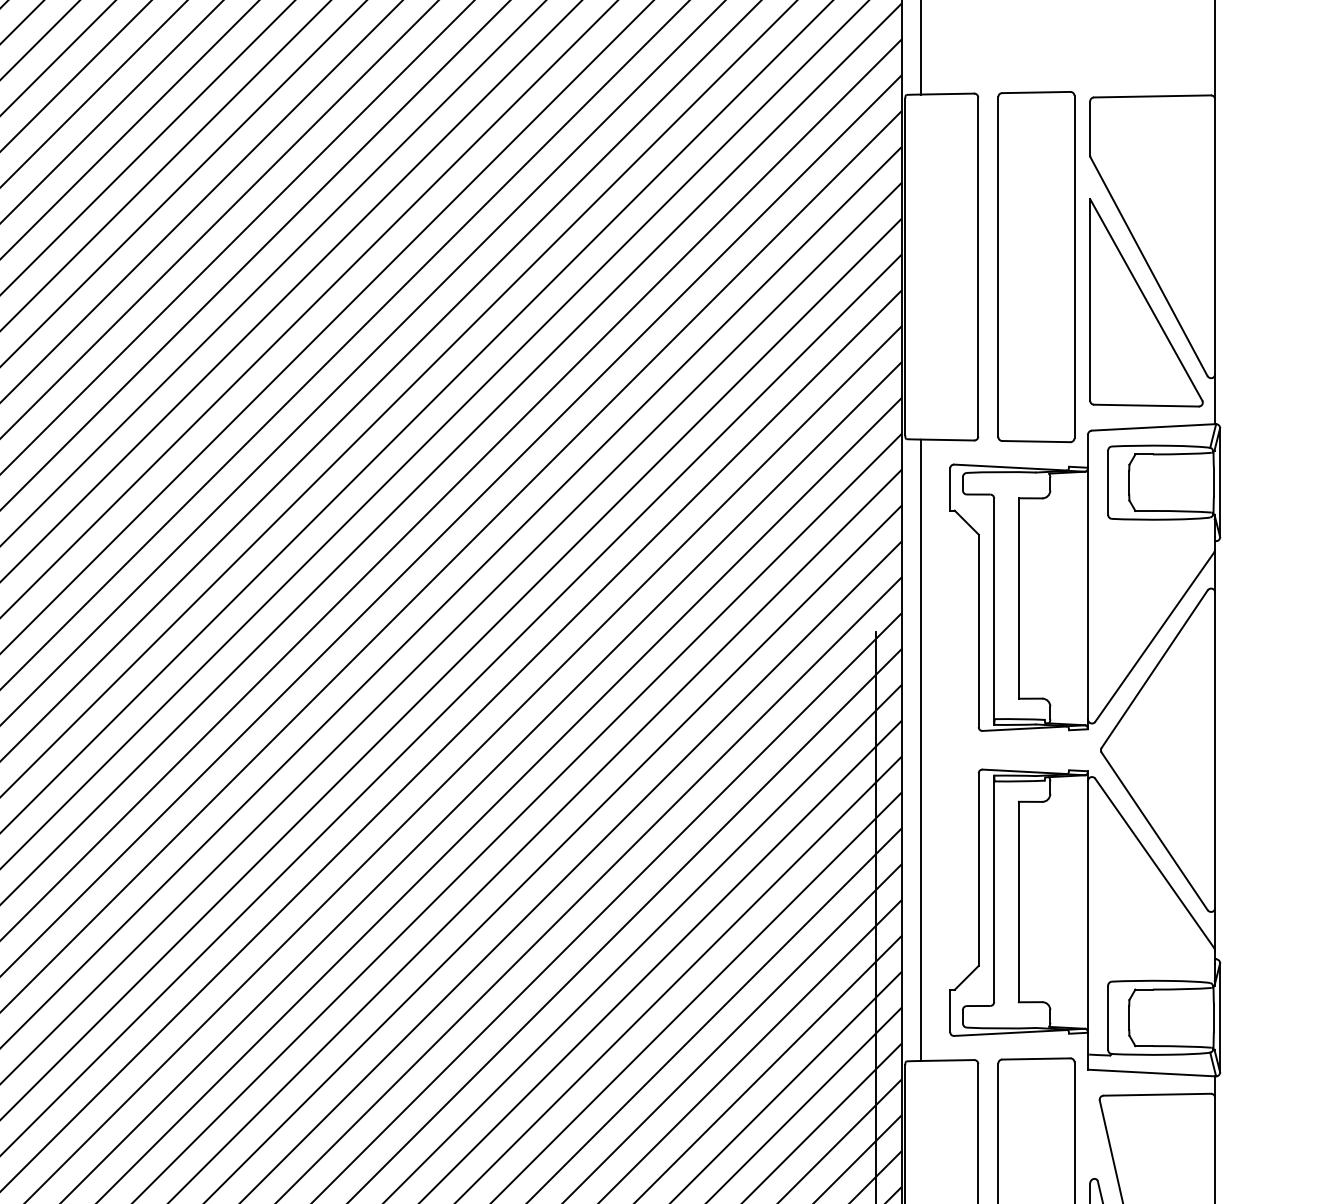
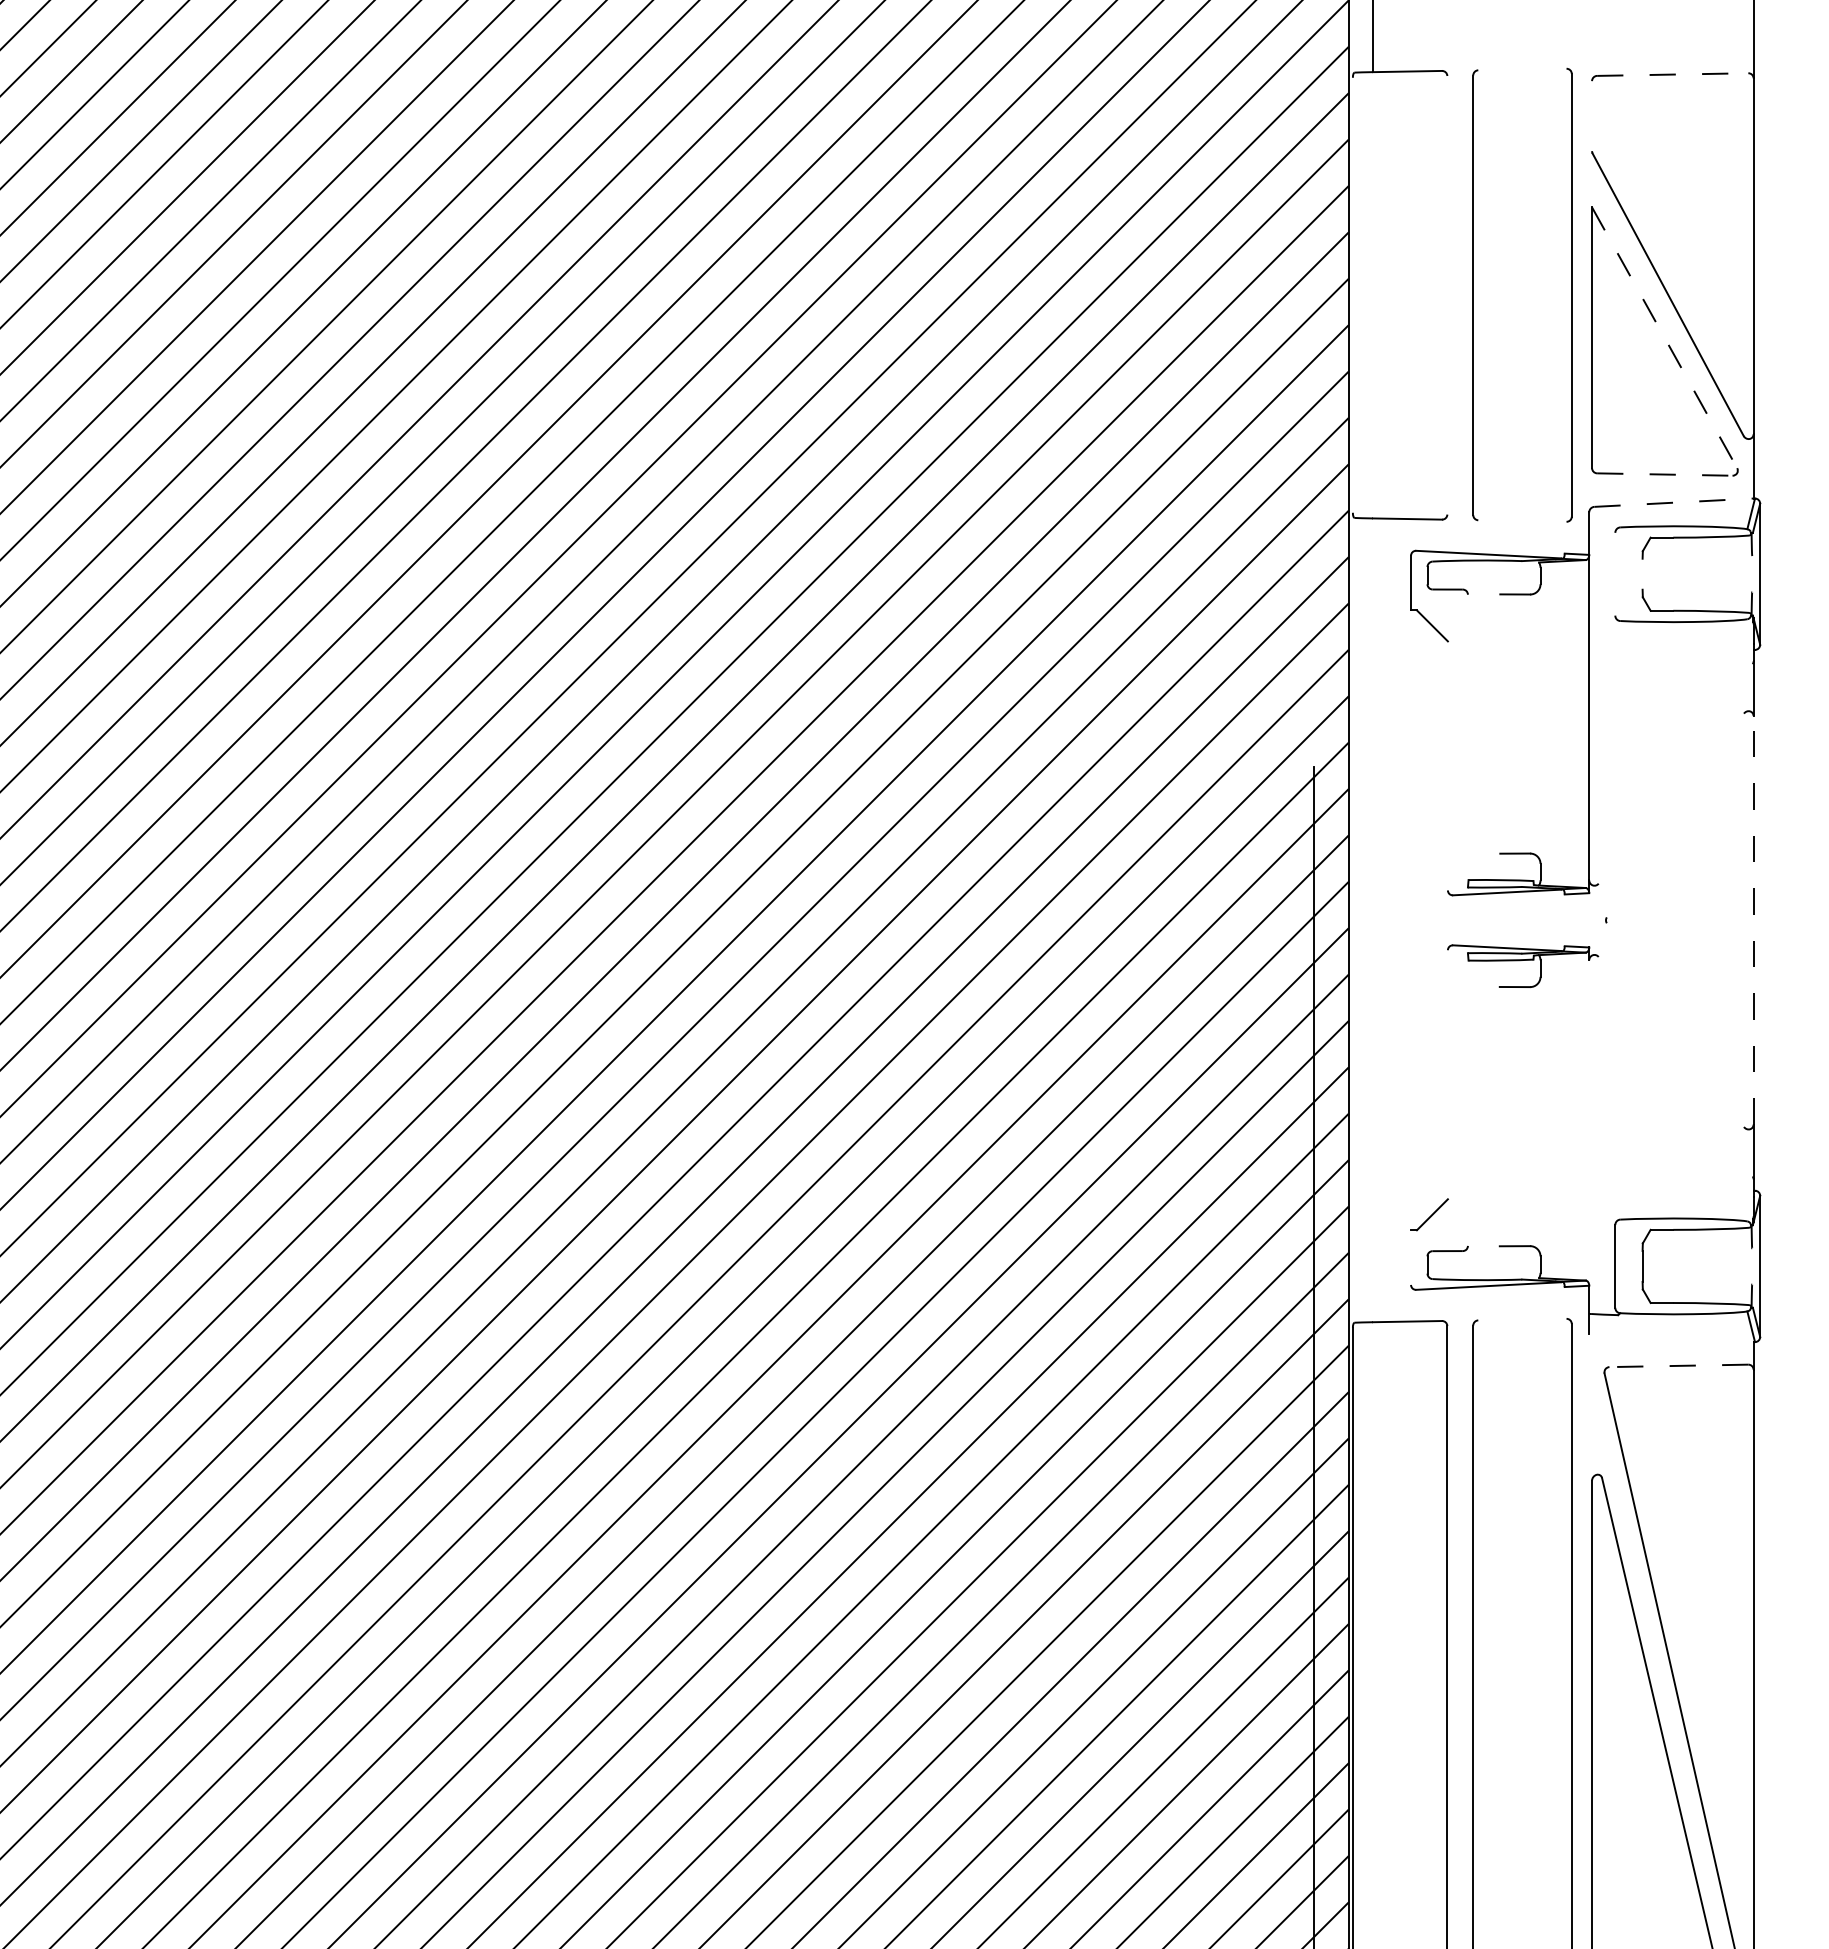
line: (1036, 92) -> (1522, 69), removed
line: (1152, 96) -> (1672, 74), solid -> dashed
line: (1090, 128) -> (1592, 116), removed
line: (904, 266) -> (1352, 294), removed
line: (978, 267) -> (1447, 295), removed
line: (1146, 300) -> (1664, 338), solid -> dashed
line: (1146, 405) -> (1664, 474), solid -> dashed
line: (1153, 427) -> (1673, 502), solid -> dashed
line: (1036, 441) -> (1522, 520), removed
line: (1108, 482) -> (1615, 573), removed
line: (1129, 482) -> (1642, 573), removed
line: (1214, 482) -> (1752, 574), removed
line: (1019, 598) -> (1500, 723), removed
line: (993, 611) -> (1467, 740), removed
line: (978, 630) -> (1447, 765), removed
line: (1154, 636) -> (1675, 773), removed
line: (1154, 669) -> (1675, 815), removed
line: (1214, 749) -> (1753, 919), solid -> dashed
line: (920, 750) -> (1372, 920), removed
line: (1154, 831) -> (1675, 1025), removed
line: (1154, 863) -> (1675, 1066), removed
line: (978, 869) -> (1447, 1074), removed
line: (993, 888) -> (1467, 1099), removed
line: (1018, 901) -> (1499, 1116), removed
line: (1088, 906) -> (1589, 1122), removed
line: (950, 1010) -> (1411, 1257), removed
line: (1214, 1017) -> (1752, 1266), removed
line: (1036, 1058) -> (1522, 1319), removed
line: (1151, 1072) -> (1671, 1337), removed
line: (1156, 1094) -> (1678, 1365), solid -> dashed

